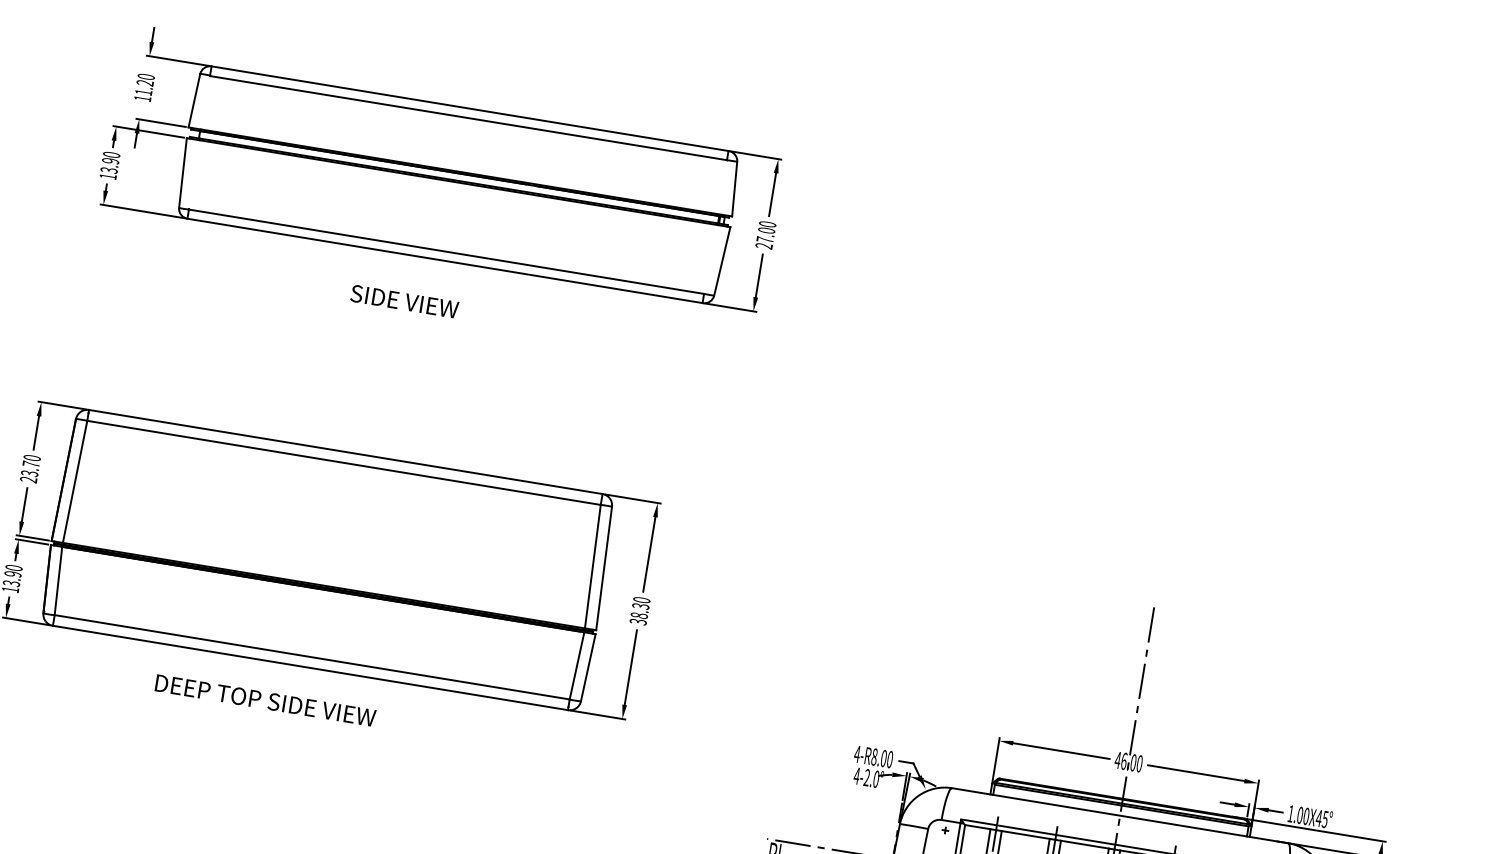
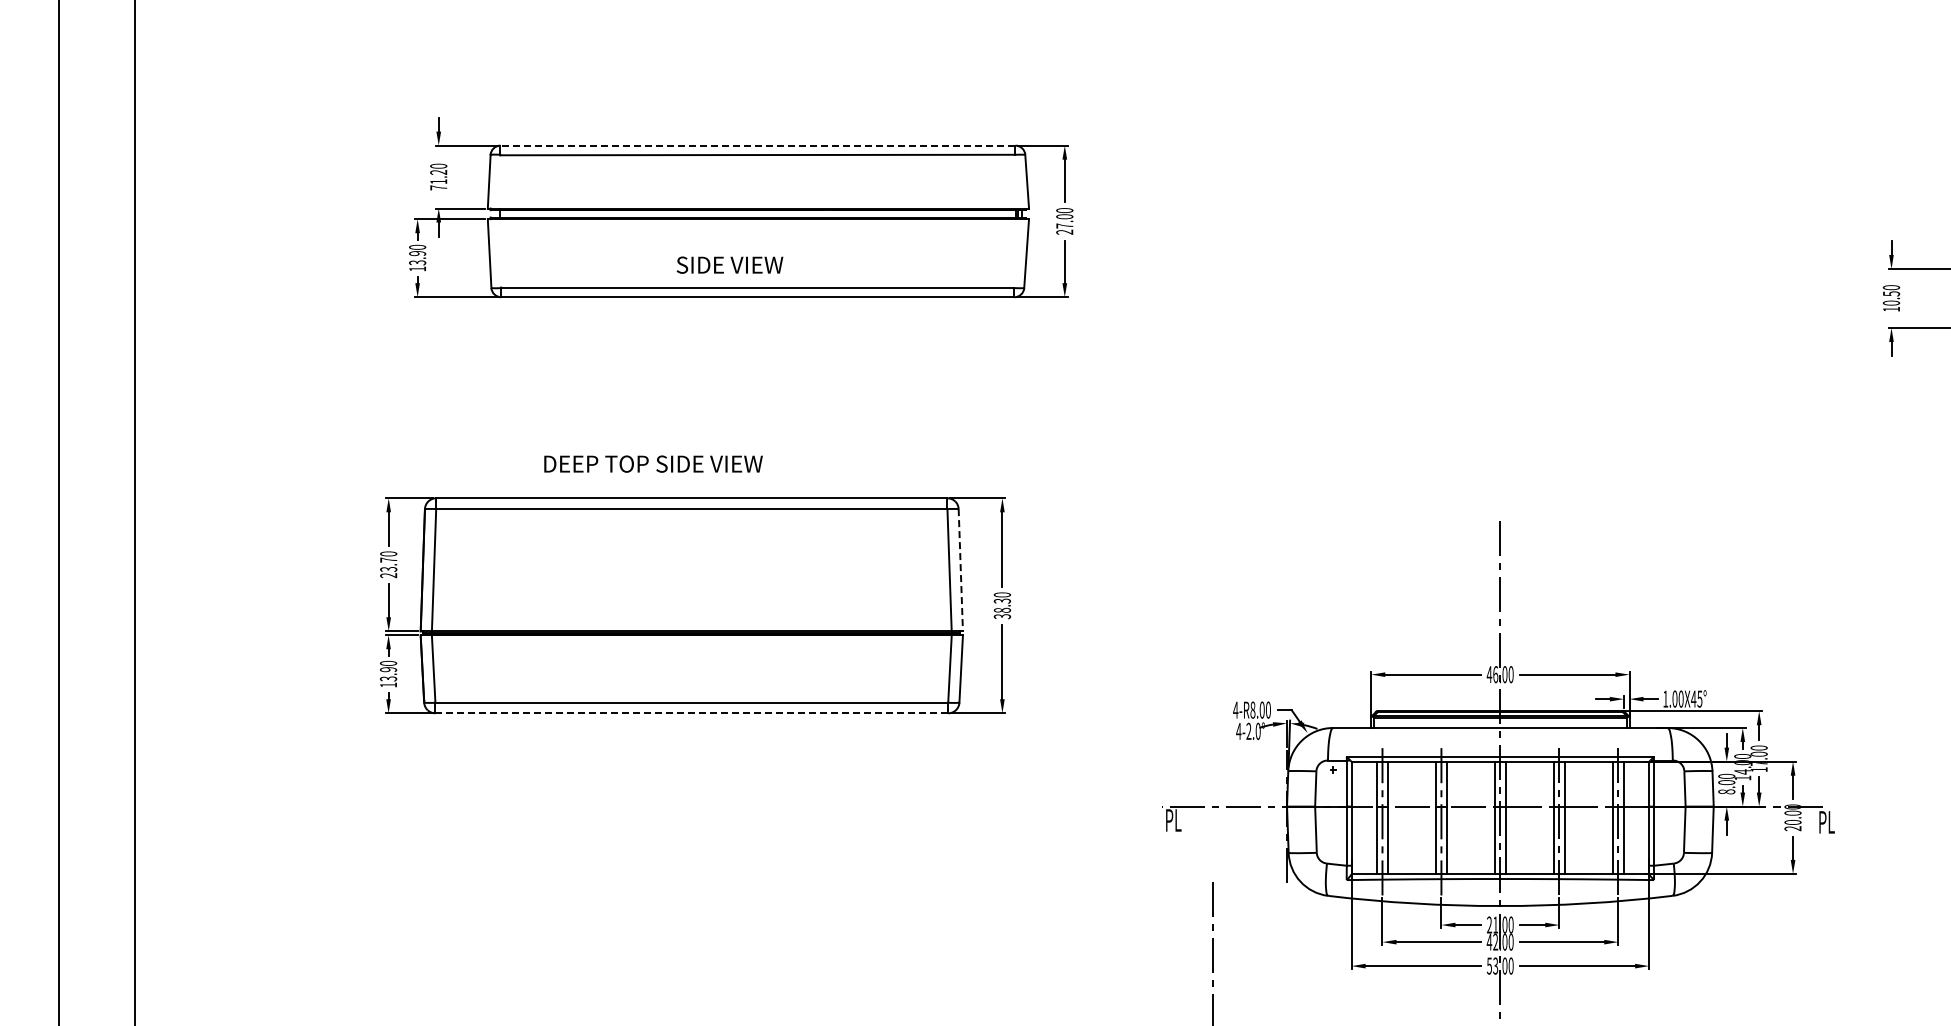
text: (142, 98) -> (438, 187), 11.20 -> 71.20
line: (469, 108) -> (757, 145), solid -> dashed
text: (404, 300) -> (729, 264), moved
line: (603, 568) -> (960, 570), solid -> dashed
line: (310, 668) -> (691, 713), solid -> dashed
text: (265, 700) -> (653, 463), moved

